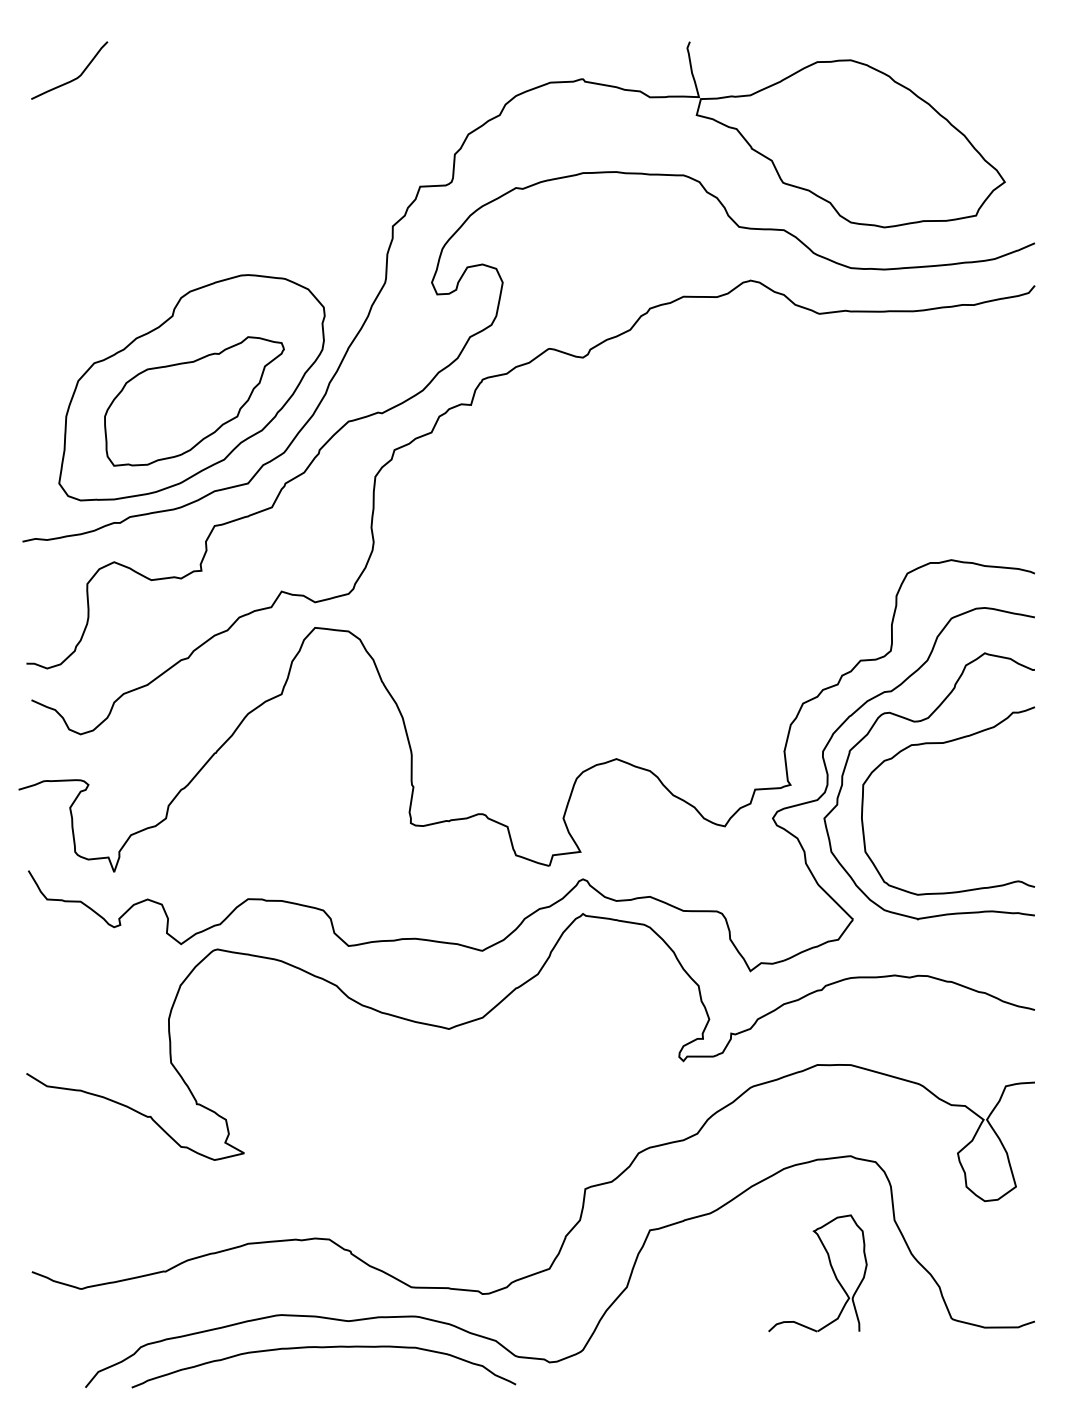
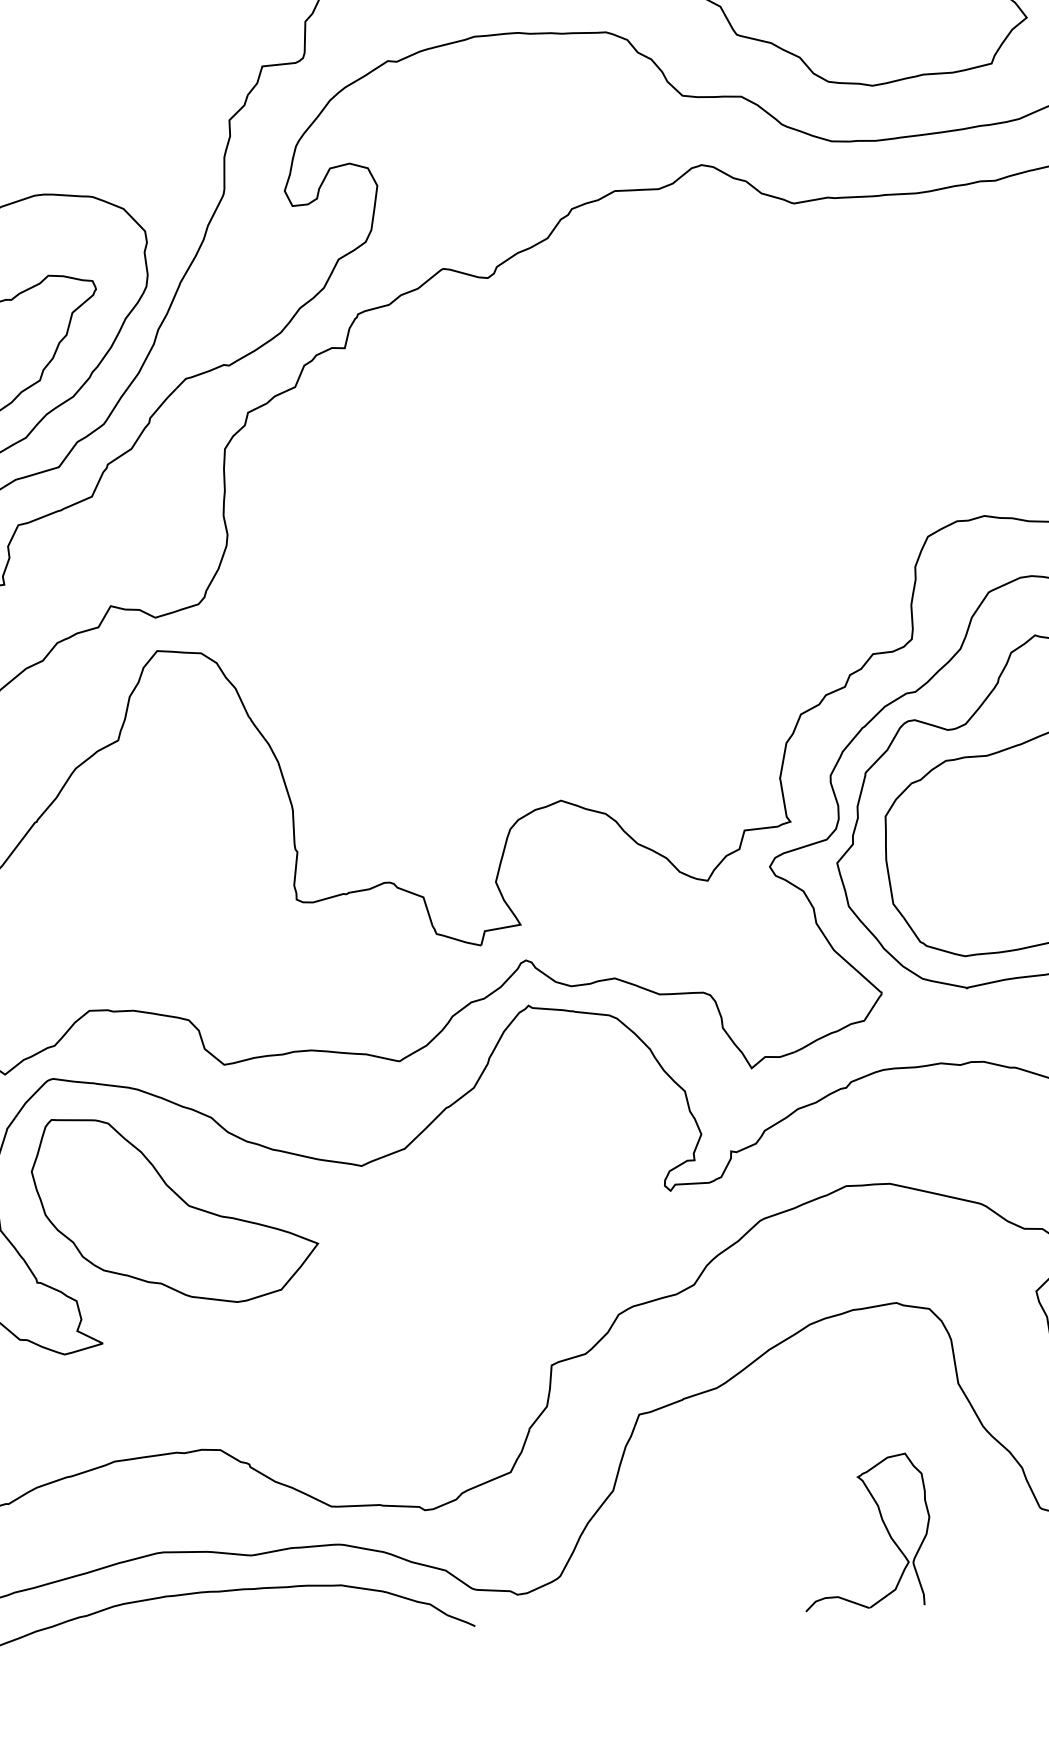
part: (304, 1053) -> (174, 1208), added
part: (831, 1269) -> (883, 1525), moved

